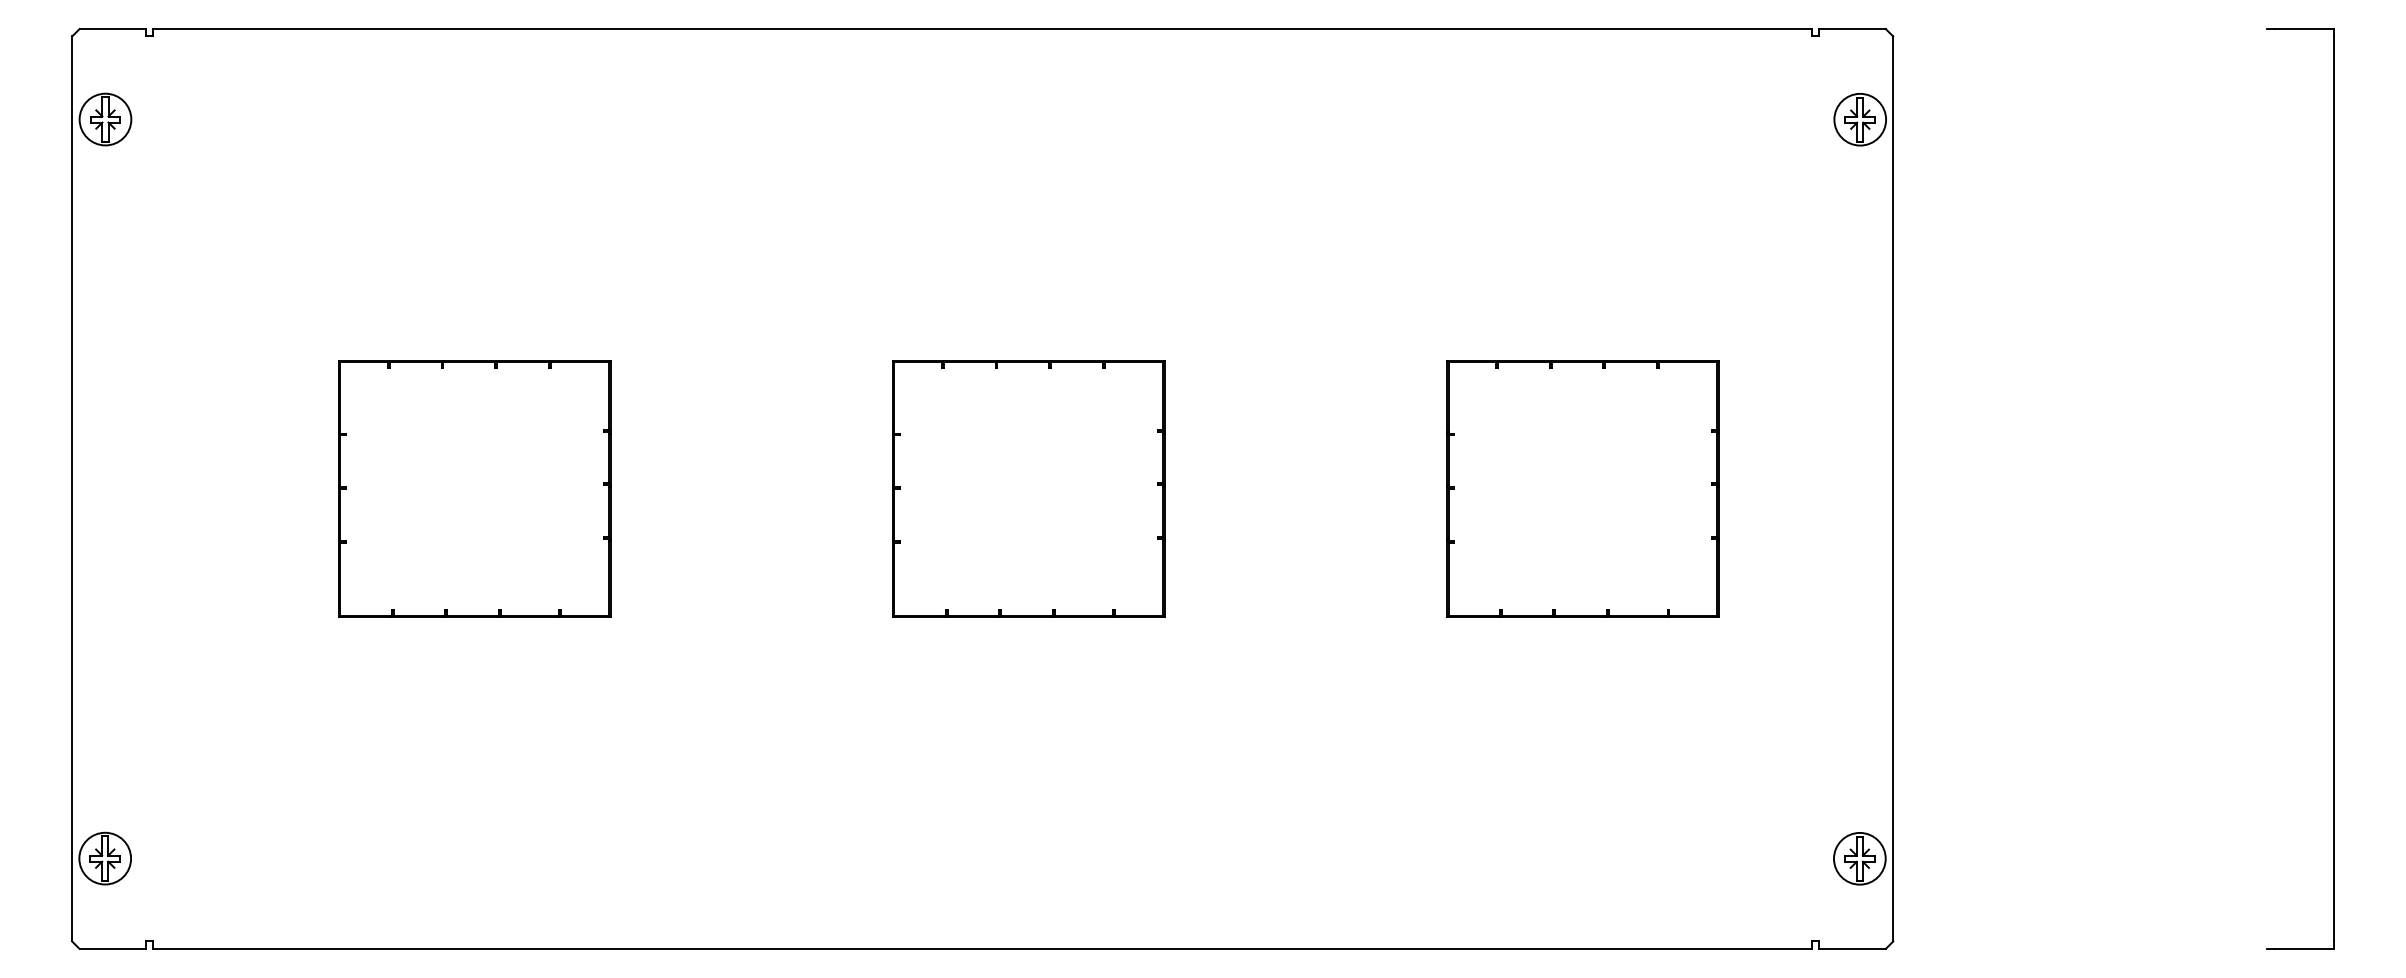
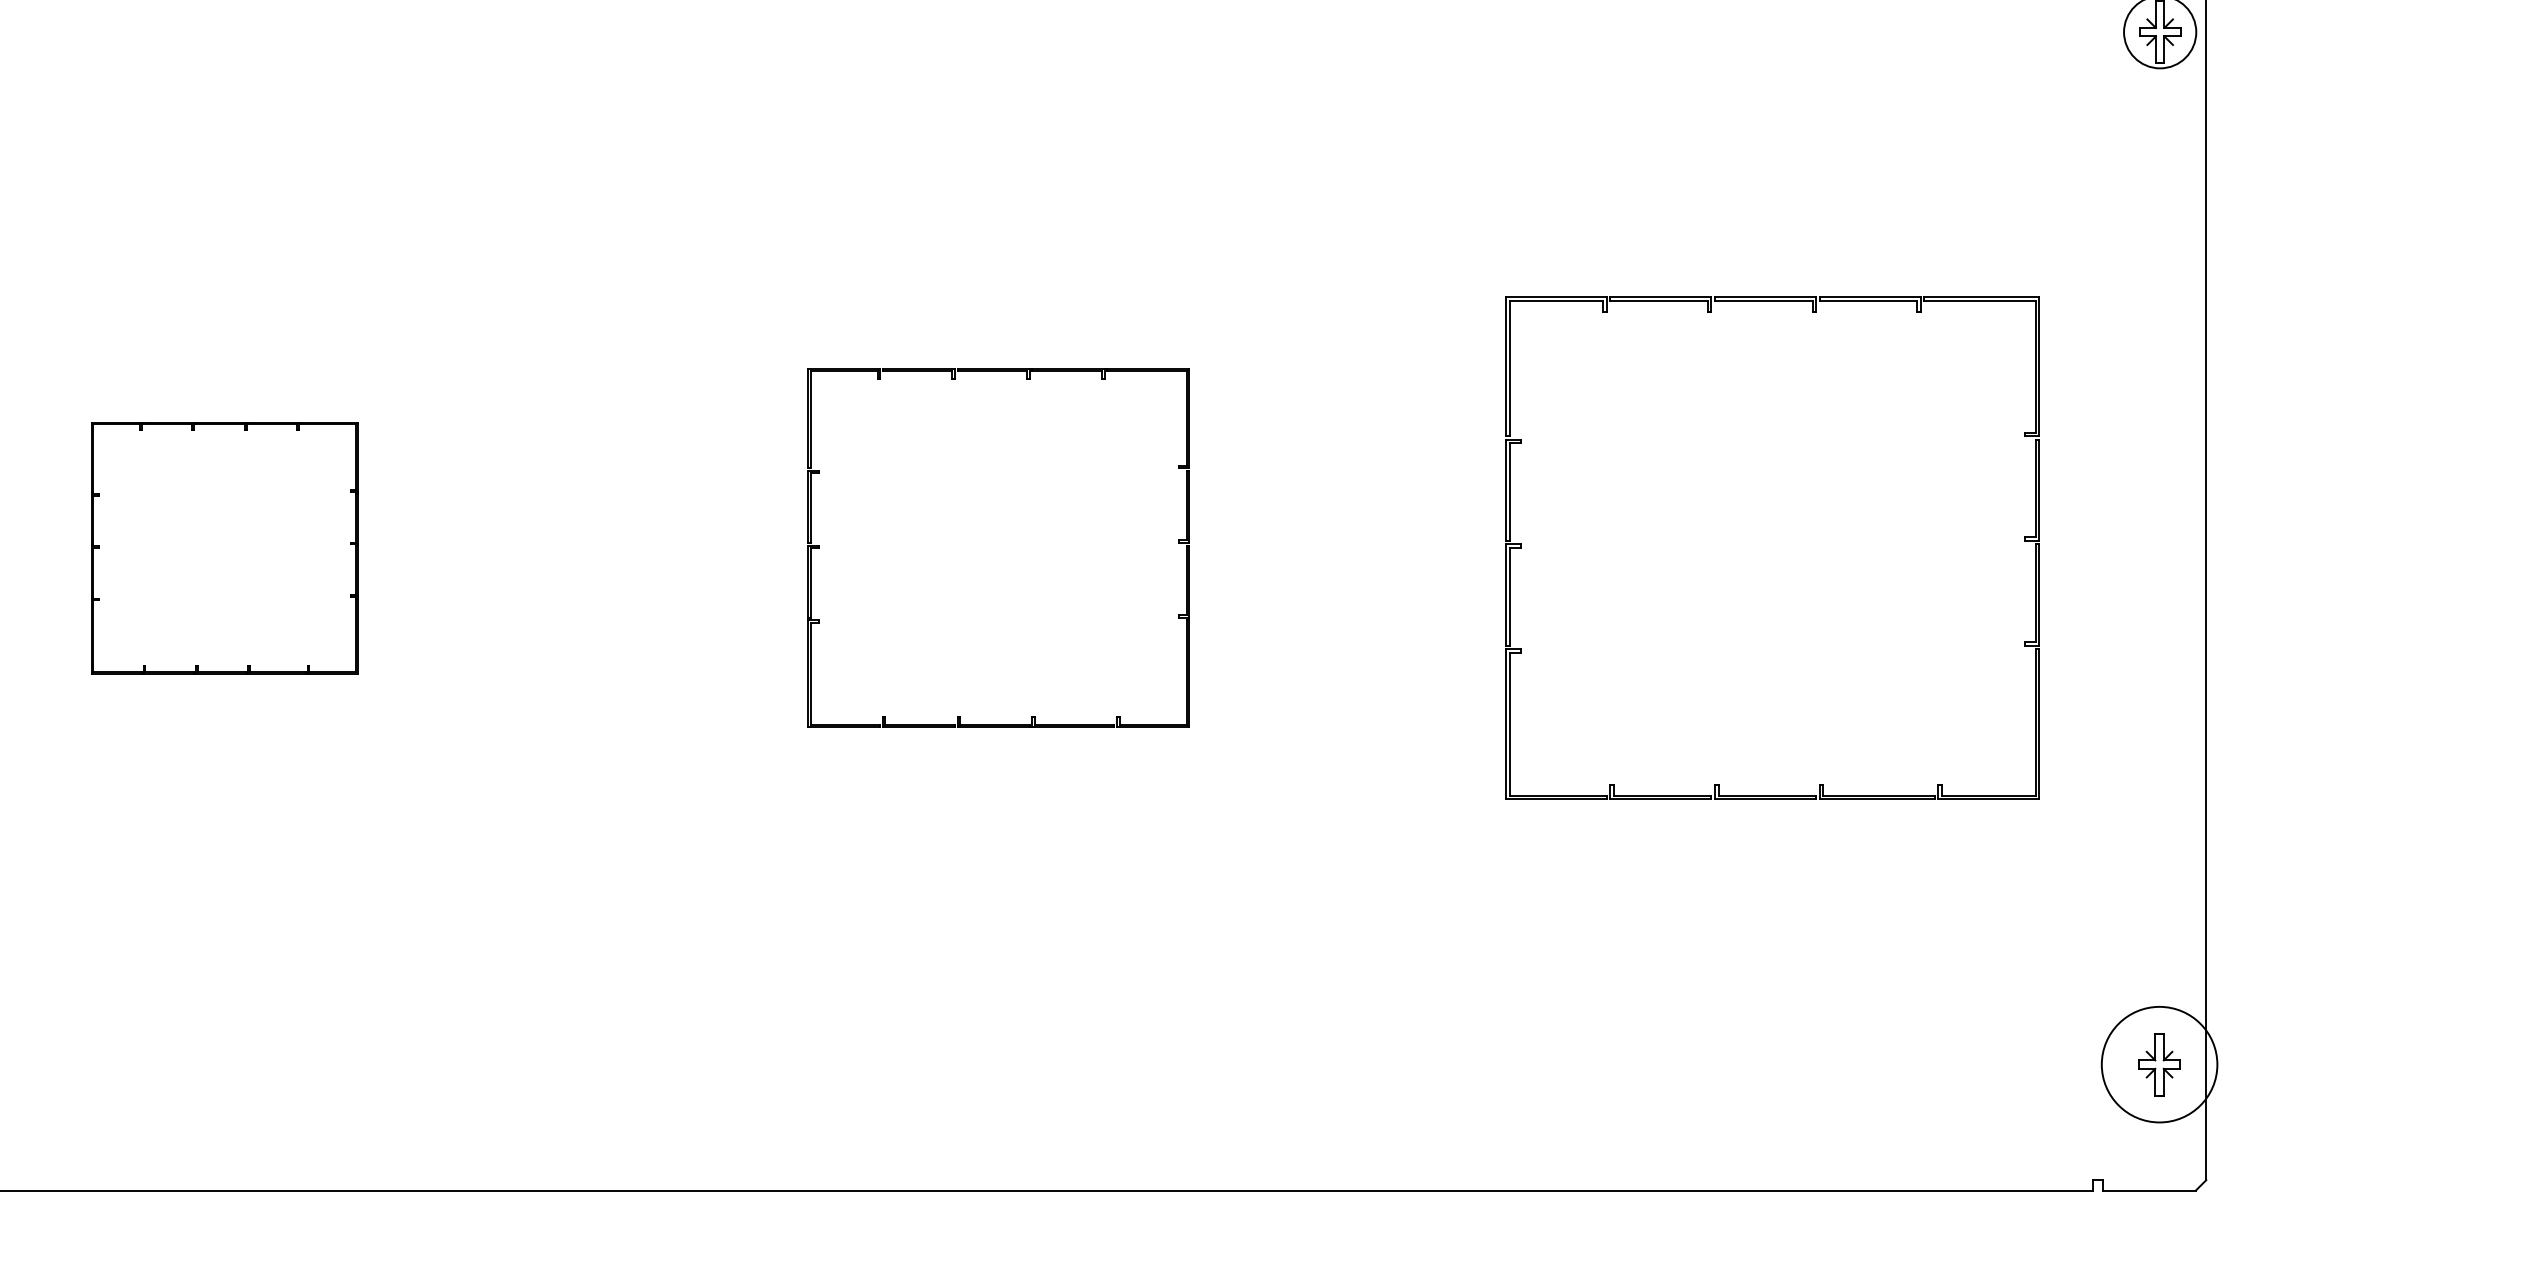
part: (474, 488) -> (224, 547), size x0.7
part: (1582, 488) -> (1772, 547), size x1.4
circle: (1859, 858) -> (2159, 1064), size x1.6

